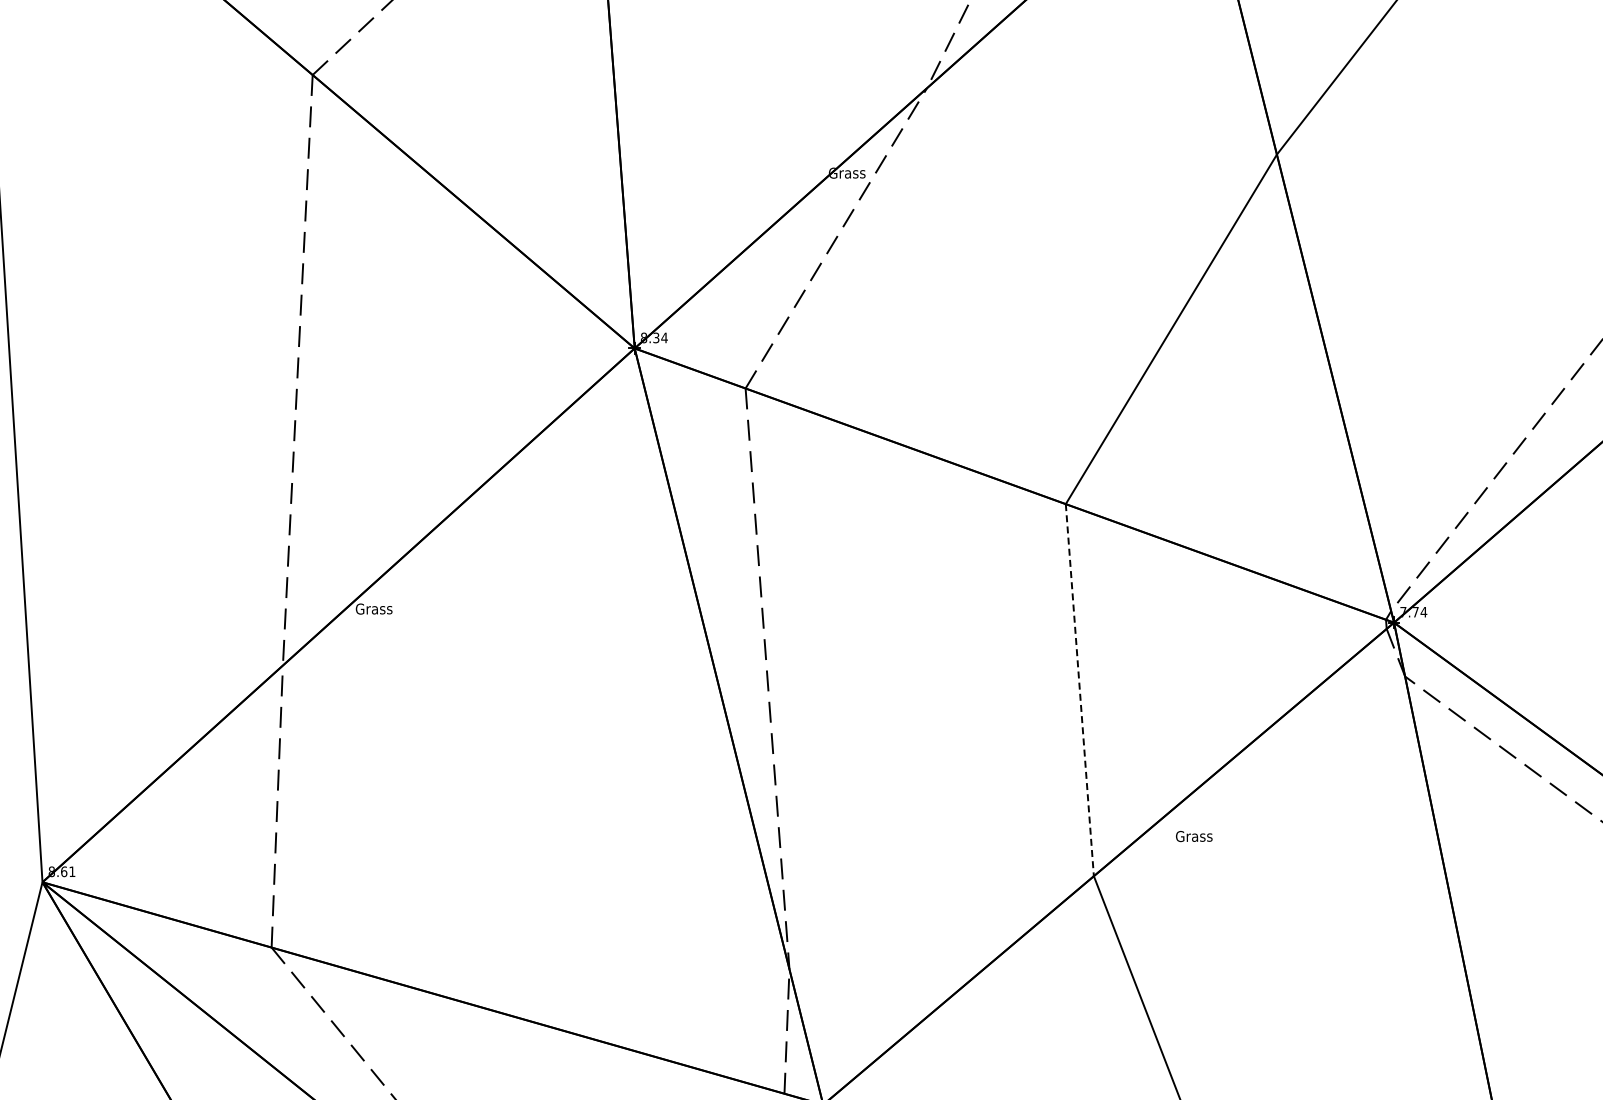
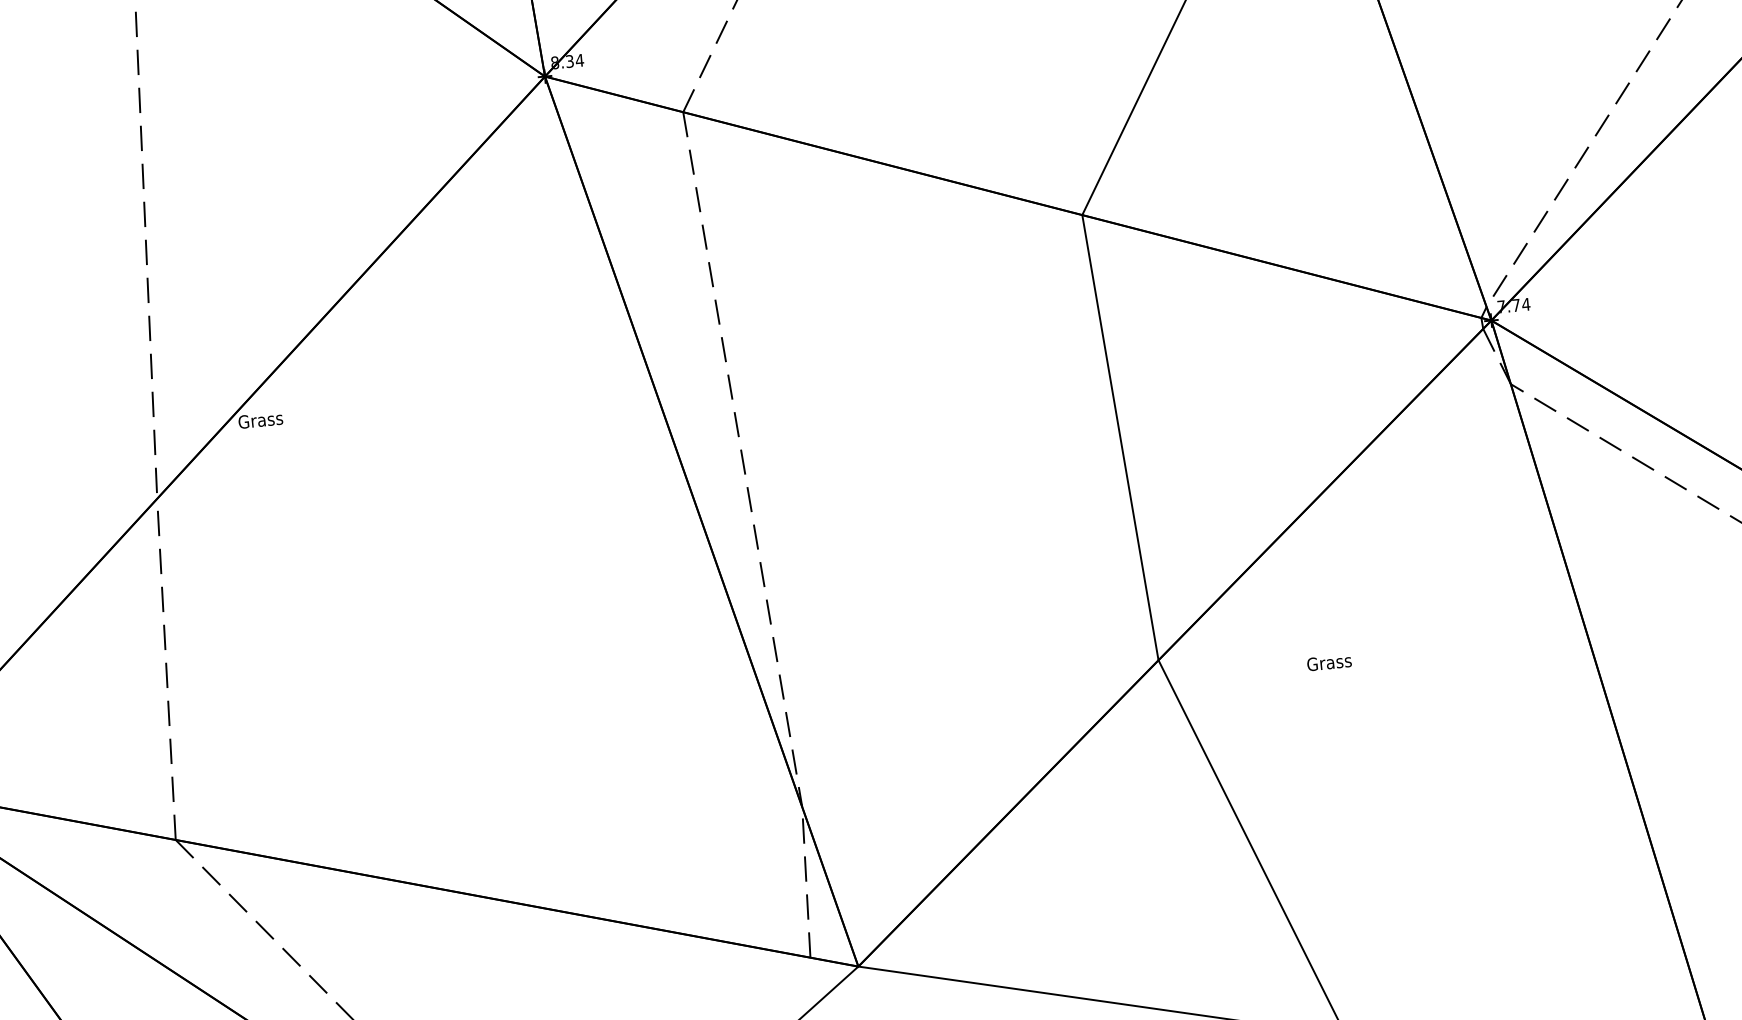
line: (1079, 690) -> (1120, 438), dashed -> solid
text: (1194, 836) -> (1329, 662), moved

